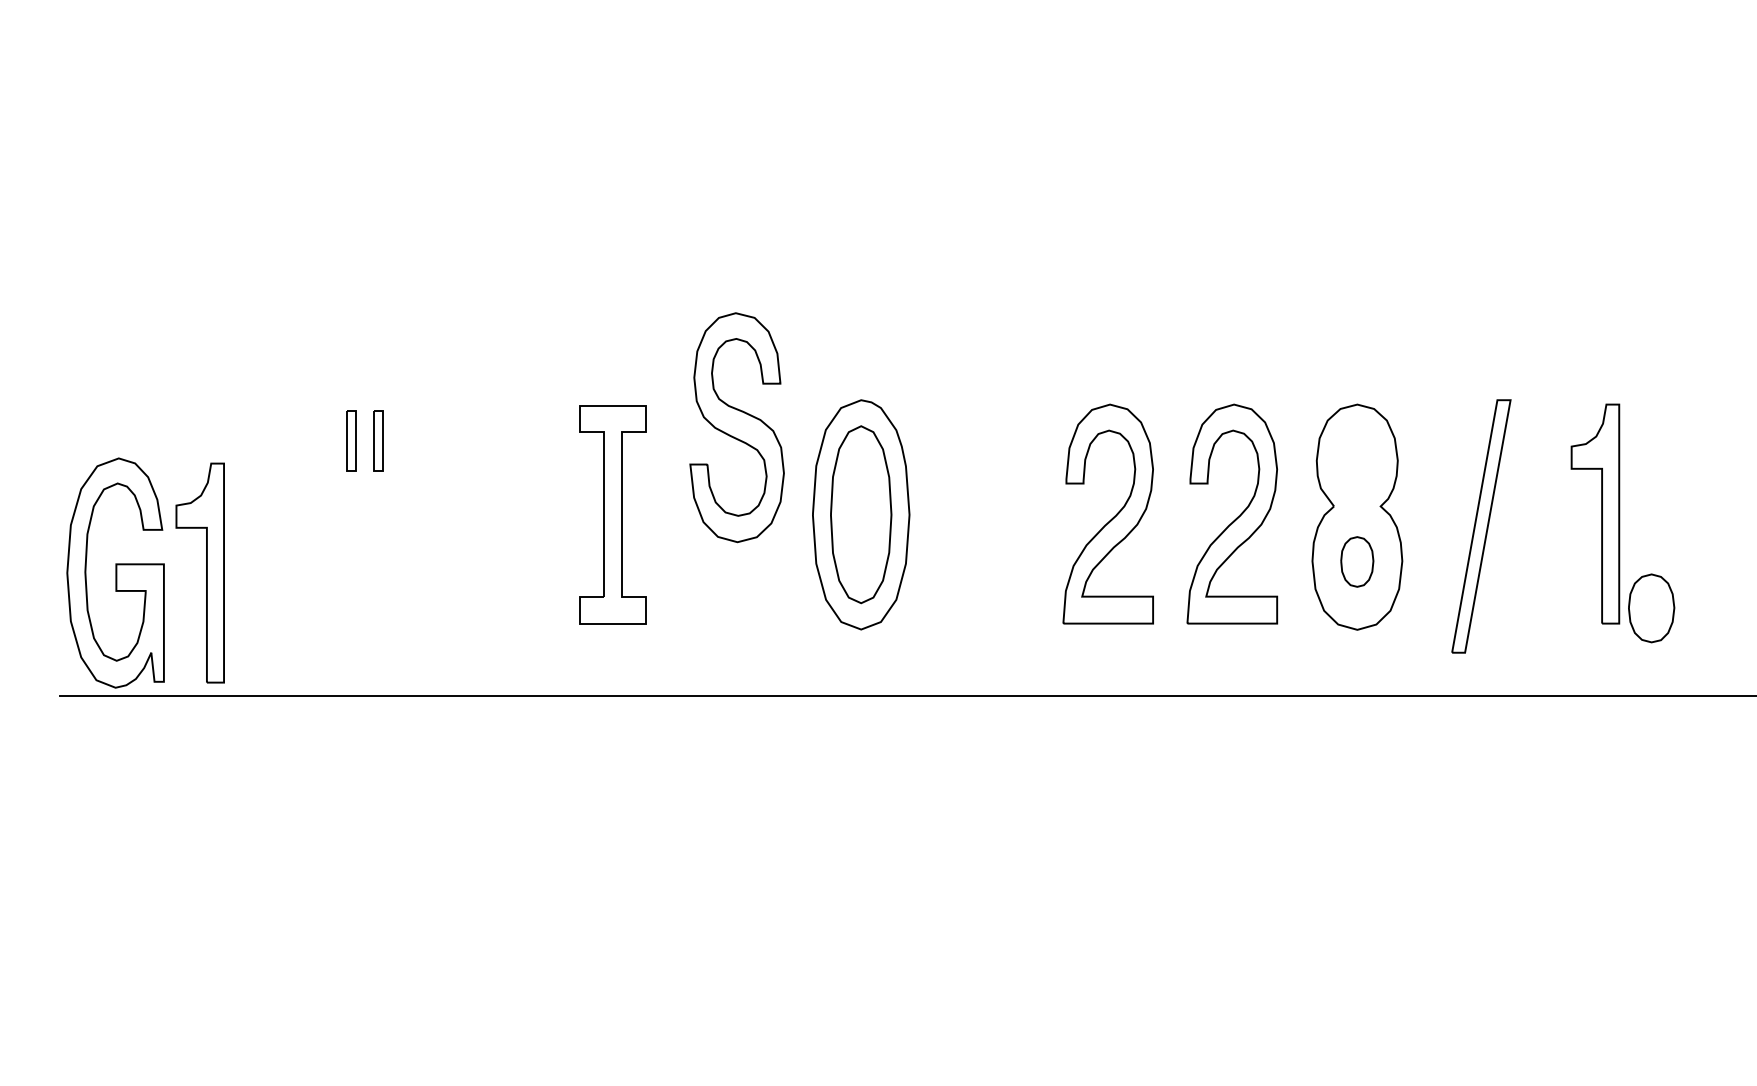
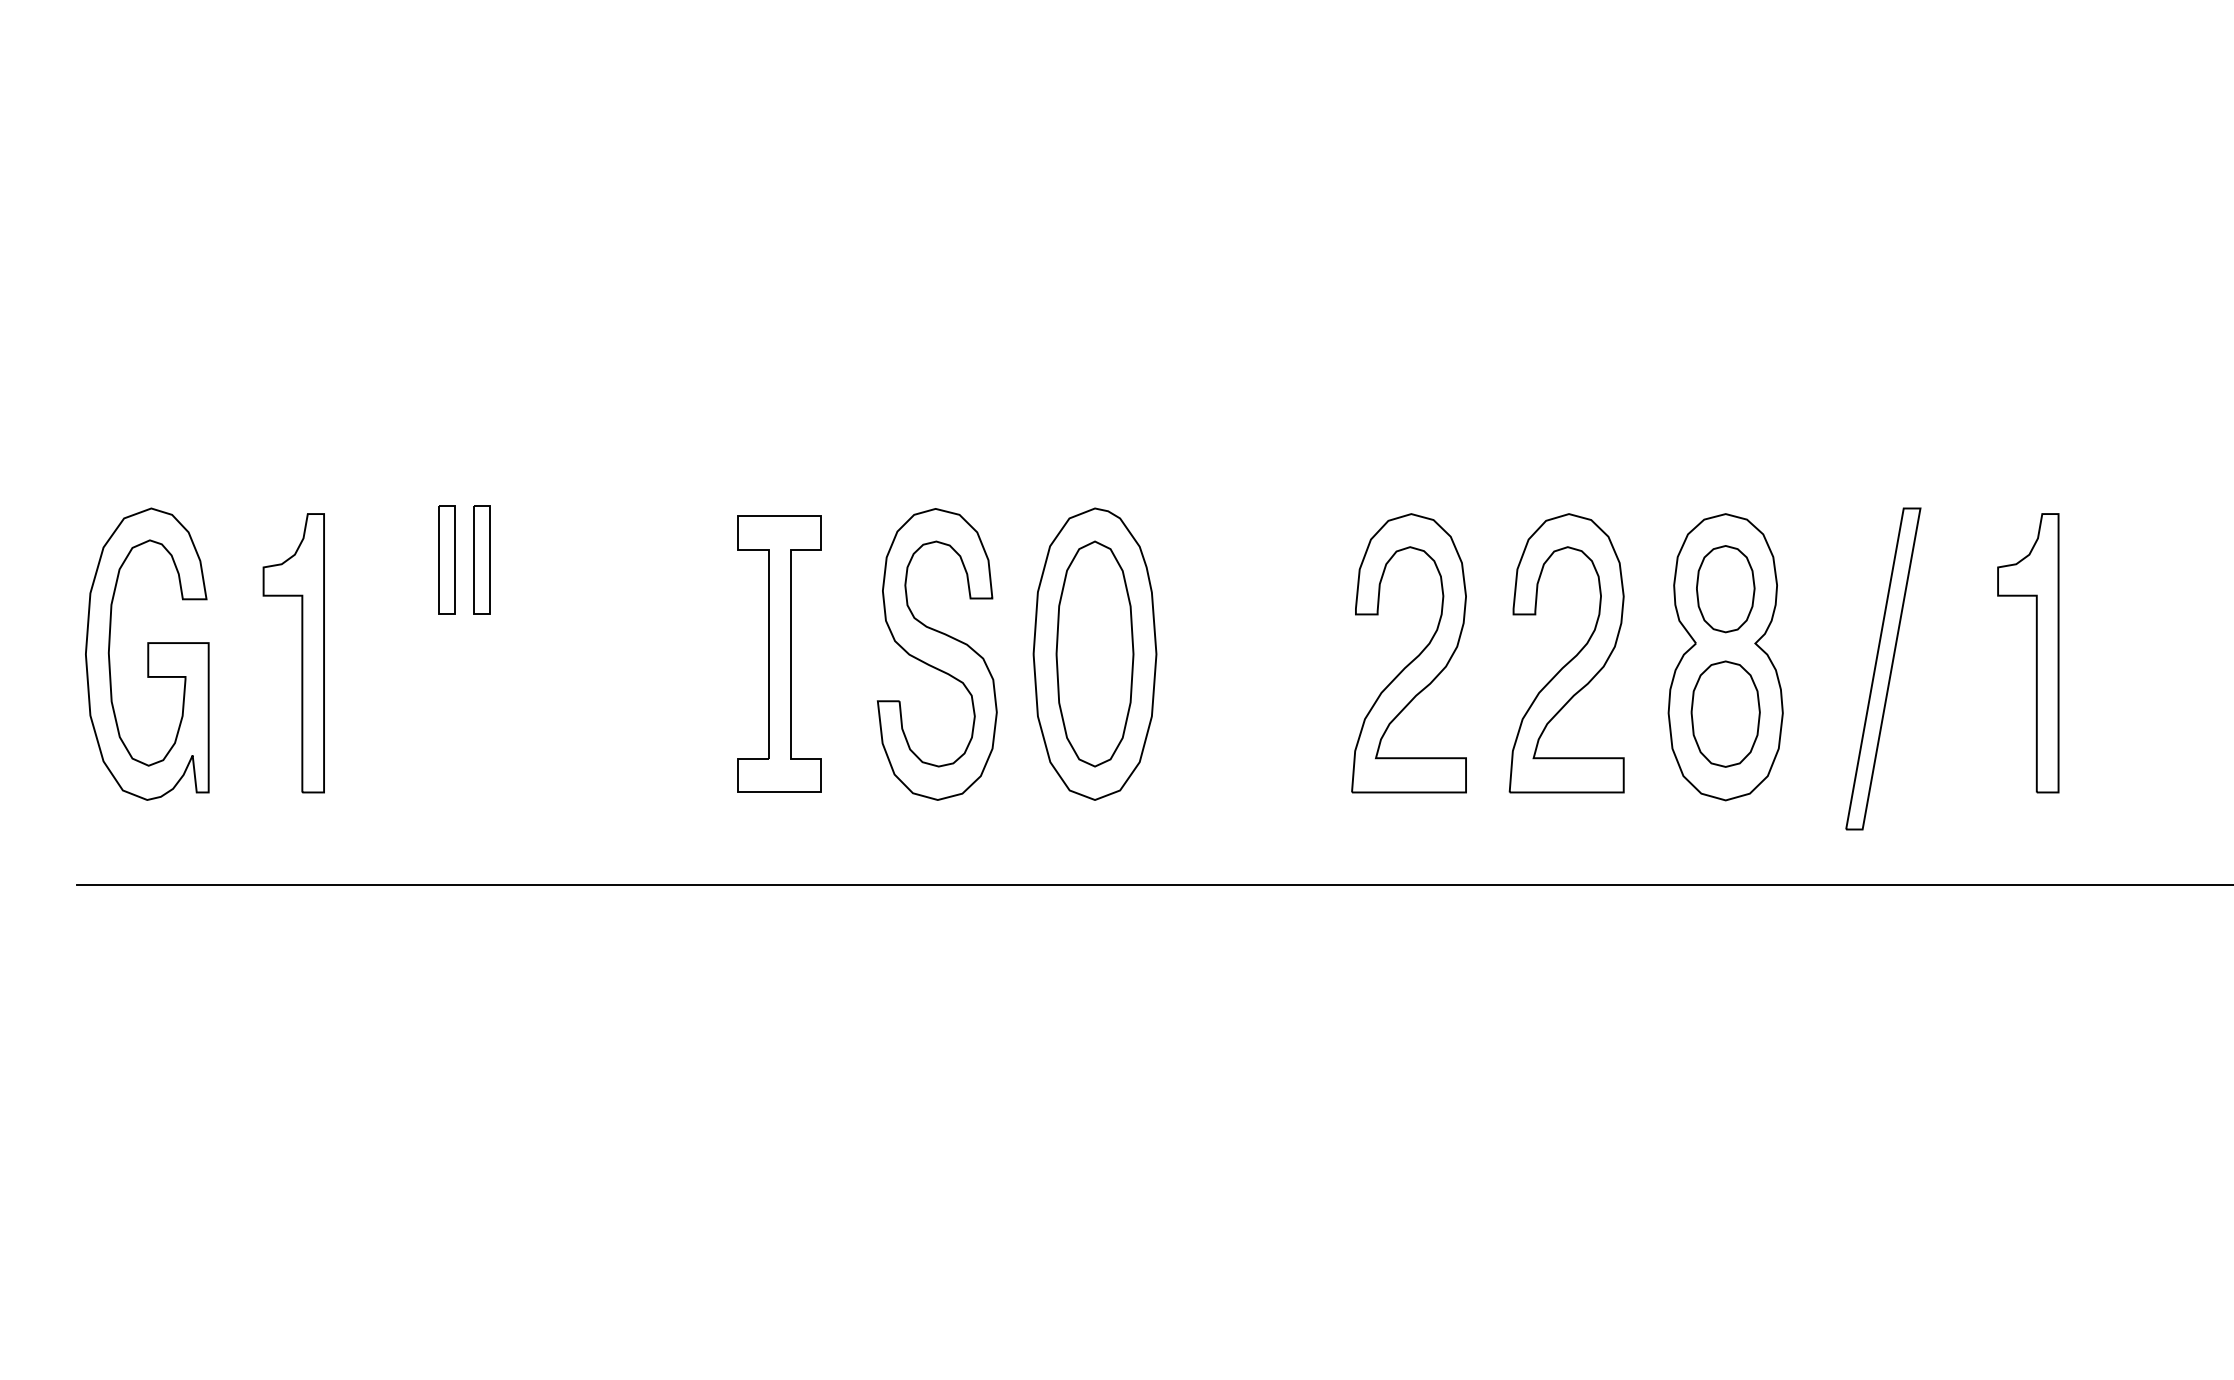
part: (736, 427) -> (936, 654), moved
part: (351, 440) -> (446, 559), size x1.43
part: (378, 440) -> (481, 559), size x1.43
part: (1357, 561) -> (1725, 713), size x1.67
part: (115, 572) -> (147, 653), moved
part: (206, 573) -> (301, 653), moved
part: (1651, 608) -> (1725, 589), moved

